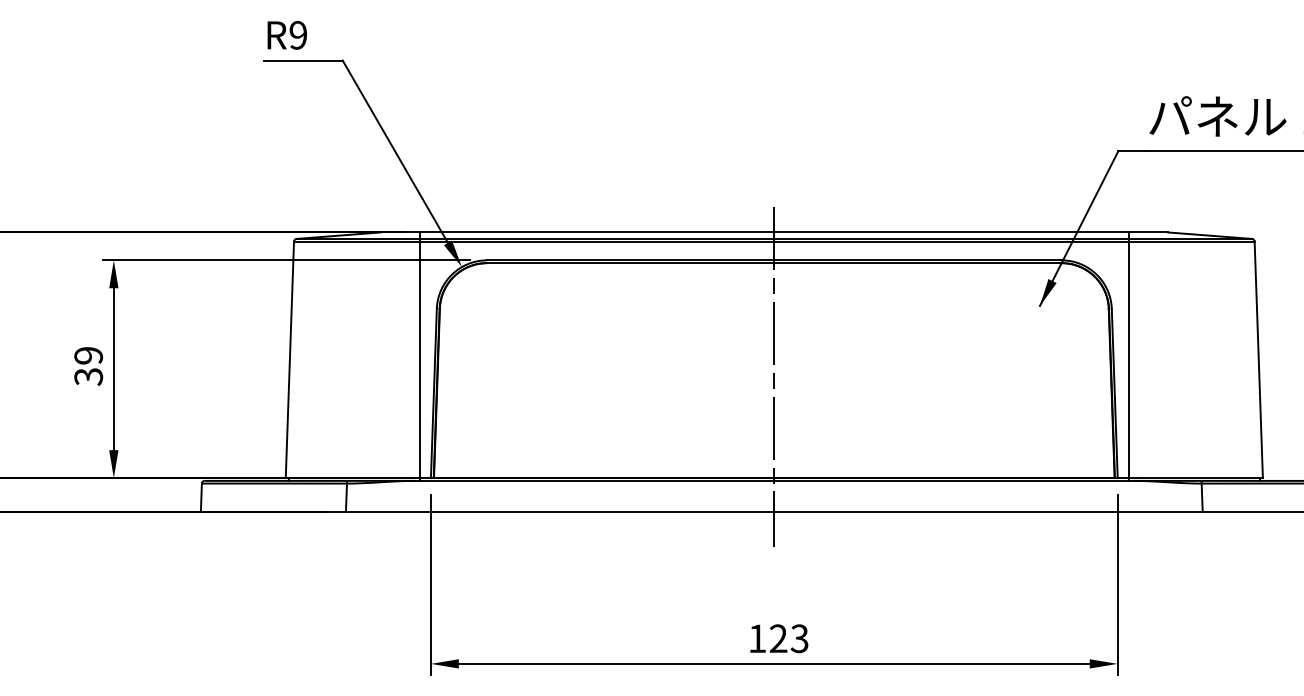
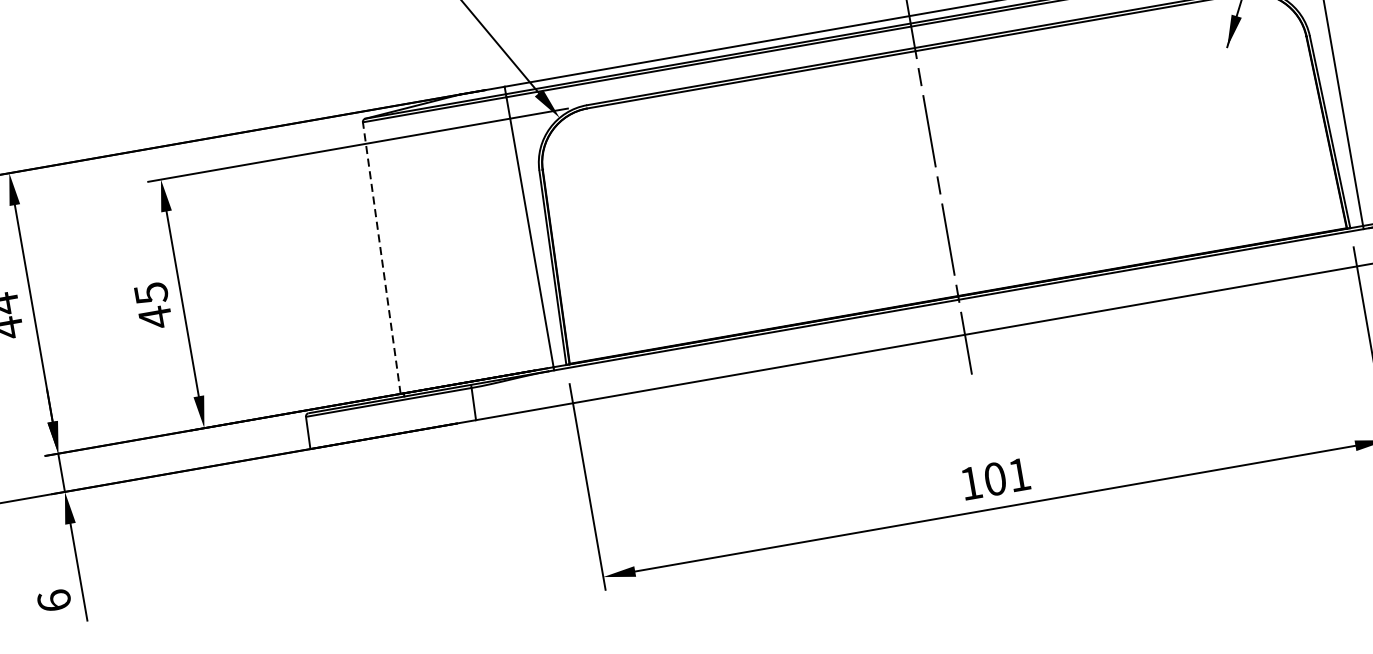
line: (289, 359) -> (381, 257), solid -> dashed
text: (88, 366) -> (153, 305), 39 -> 45
text: (788, 638) -> (1006, 476), 123 -> 101

